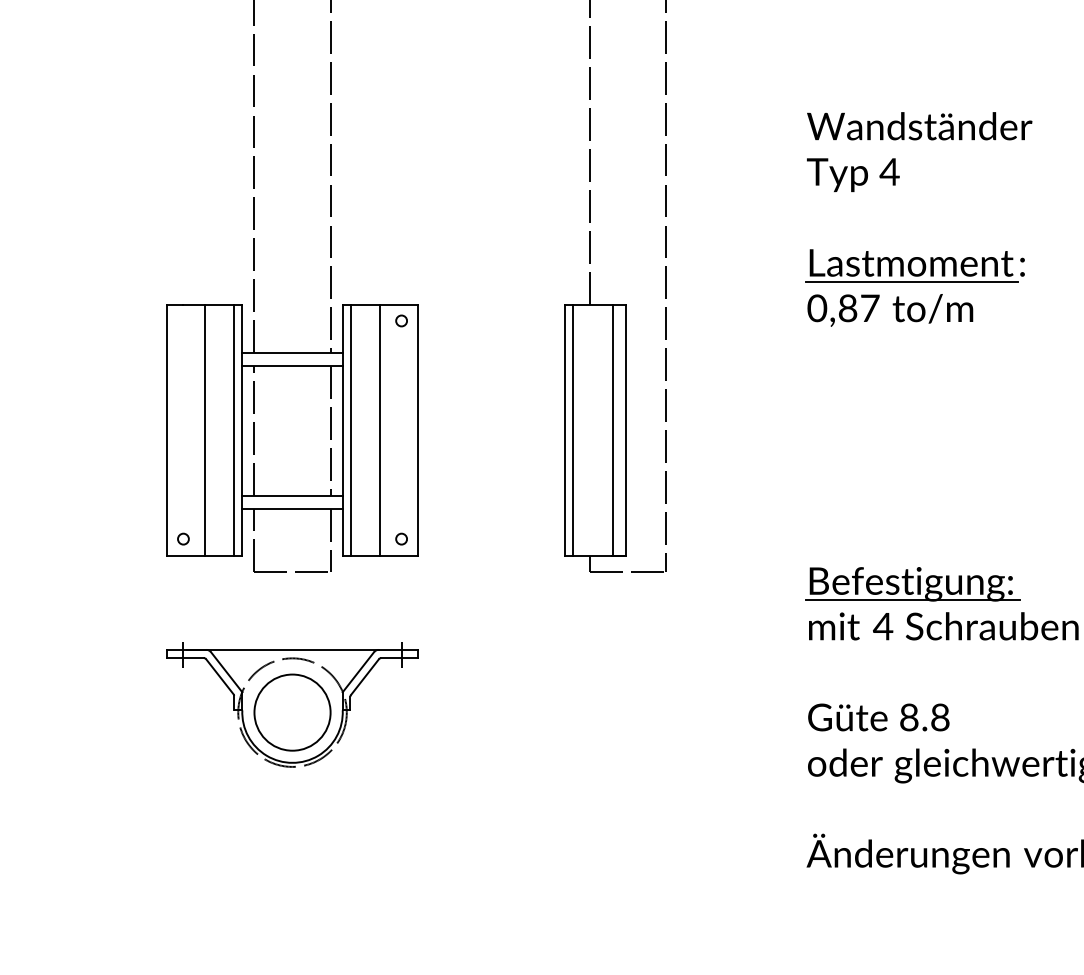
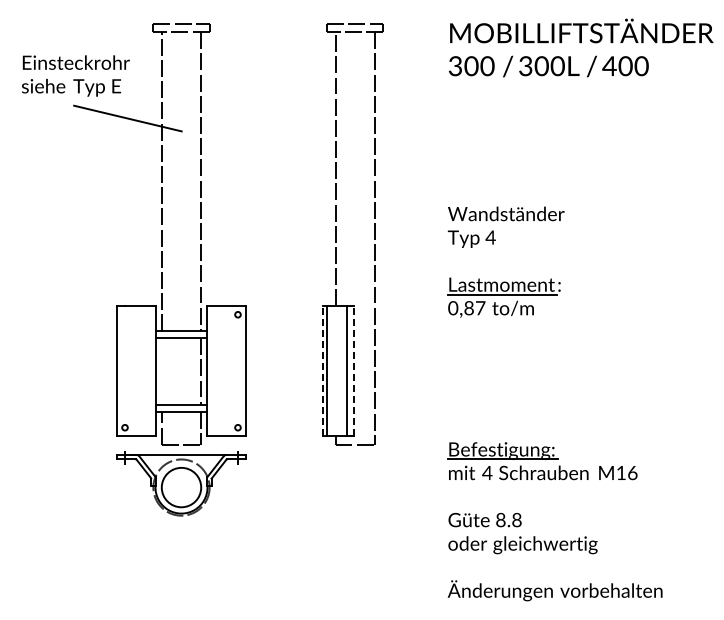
line: (205, 430) -> (136, 371), removed
line: (234, 430) -> (151, 371), removed
line: (253, 430) -> (161, 371), removed
line: (350, 430) -> (211, 371), removed
line: (379, 430) -> (226, 371), removed
line: (564, 430) -> (322, 371), solid -> dashed
line: (626, 430) -> (354, 371), solid -> dashed
part: (292, 704) -> (181, 483), moved

